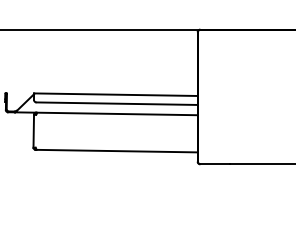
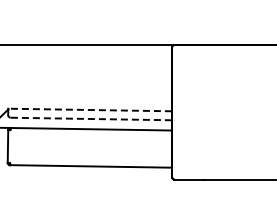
line: (115, 94) -> (89, 109), solid -> dashed
line: (117, 103) -> (91, 118), solid -> dashed

